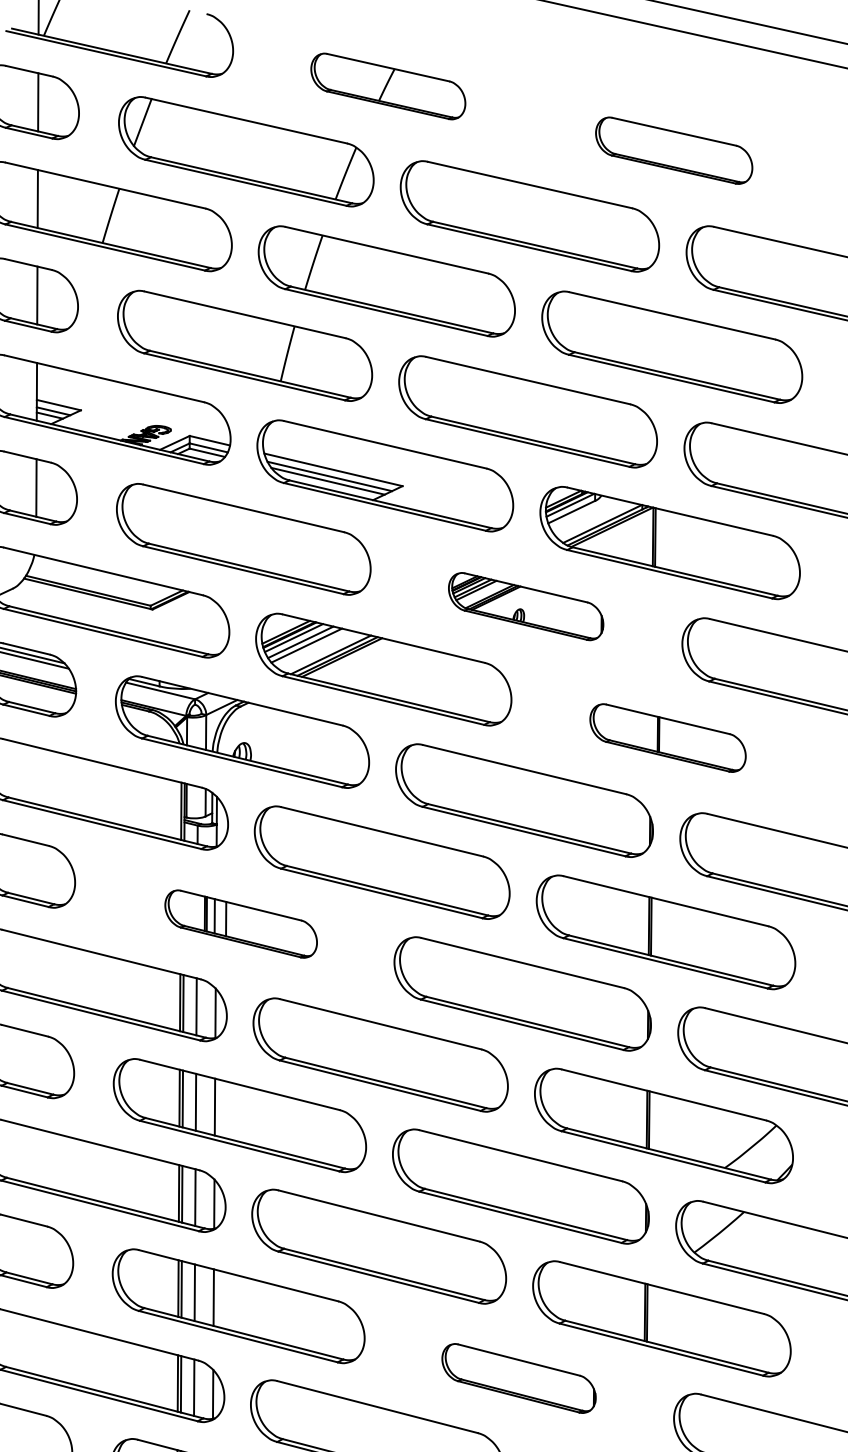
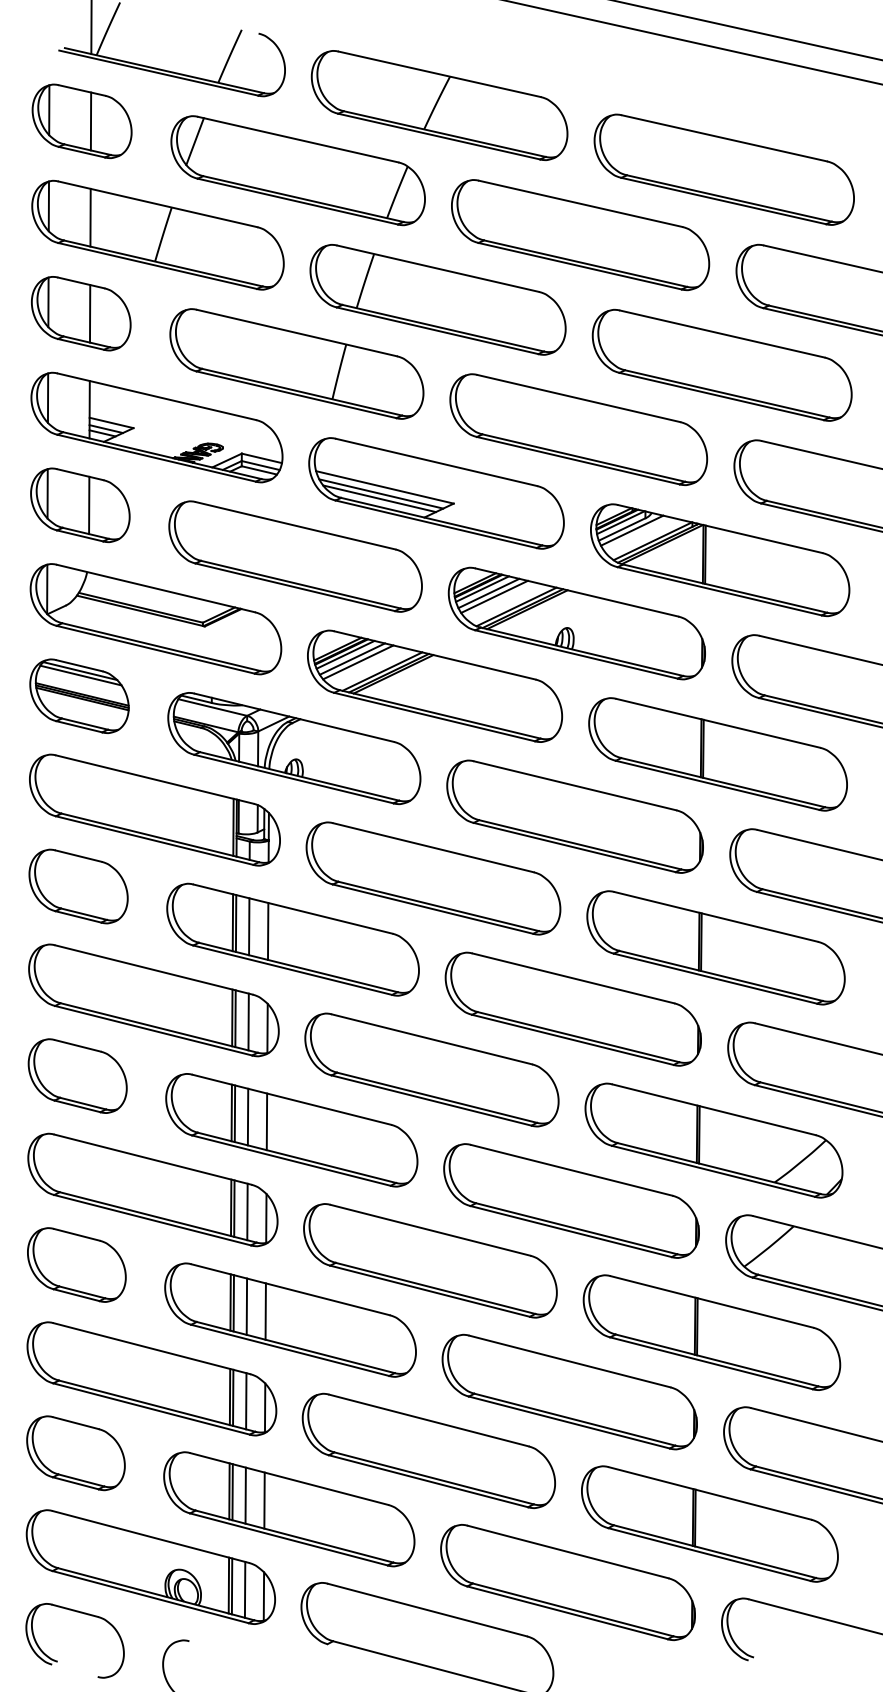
part: (388, 86) -> (439, 105), size x1.67
part: (673, 150) -> (723, 169), size x1.67
line: (581, 513) -> (631, 530), added
part: (525, 606) -> (576, 623), size x1.67
part: (667, 738) -> (717, 754), size x1.67
part: (240, 923) -> (292, 939), size x1.67
part: (518, 1377) -> (569, 1391), size x1.67

